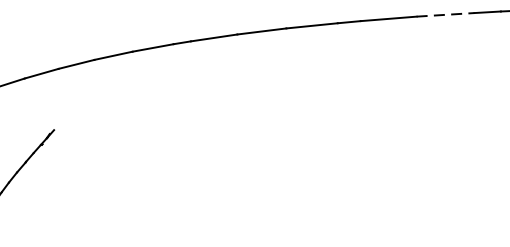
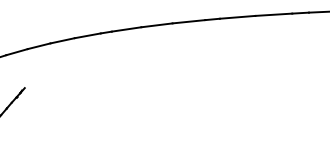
line: (446, 14) -> (274, 14), dashed -> solid

